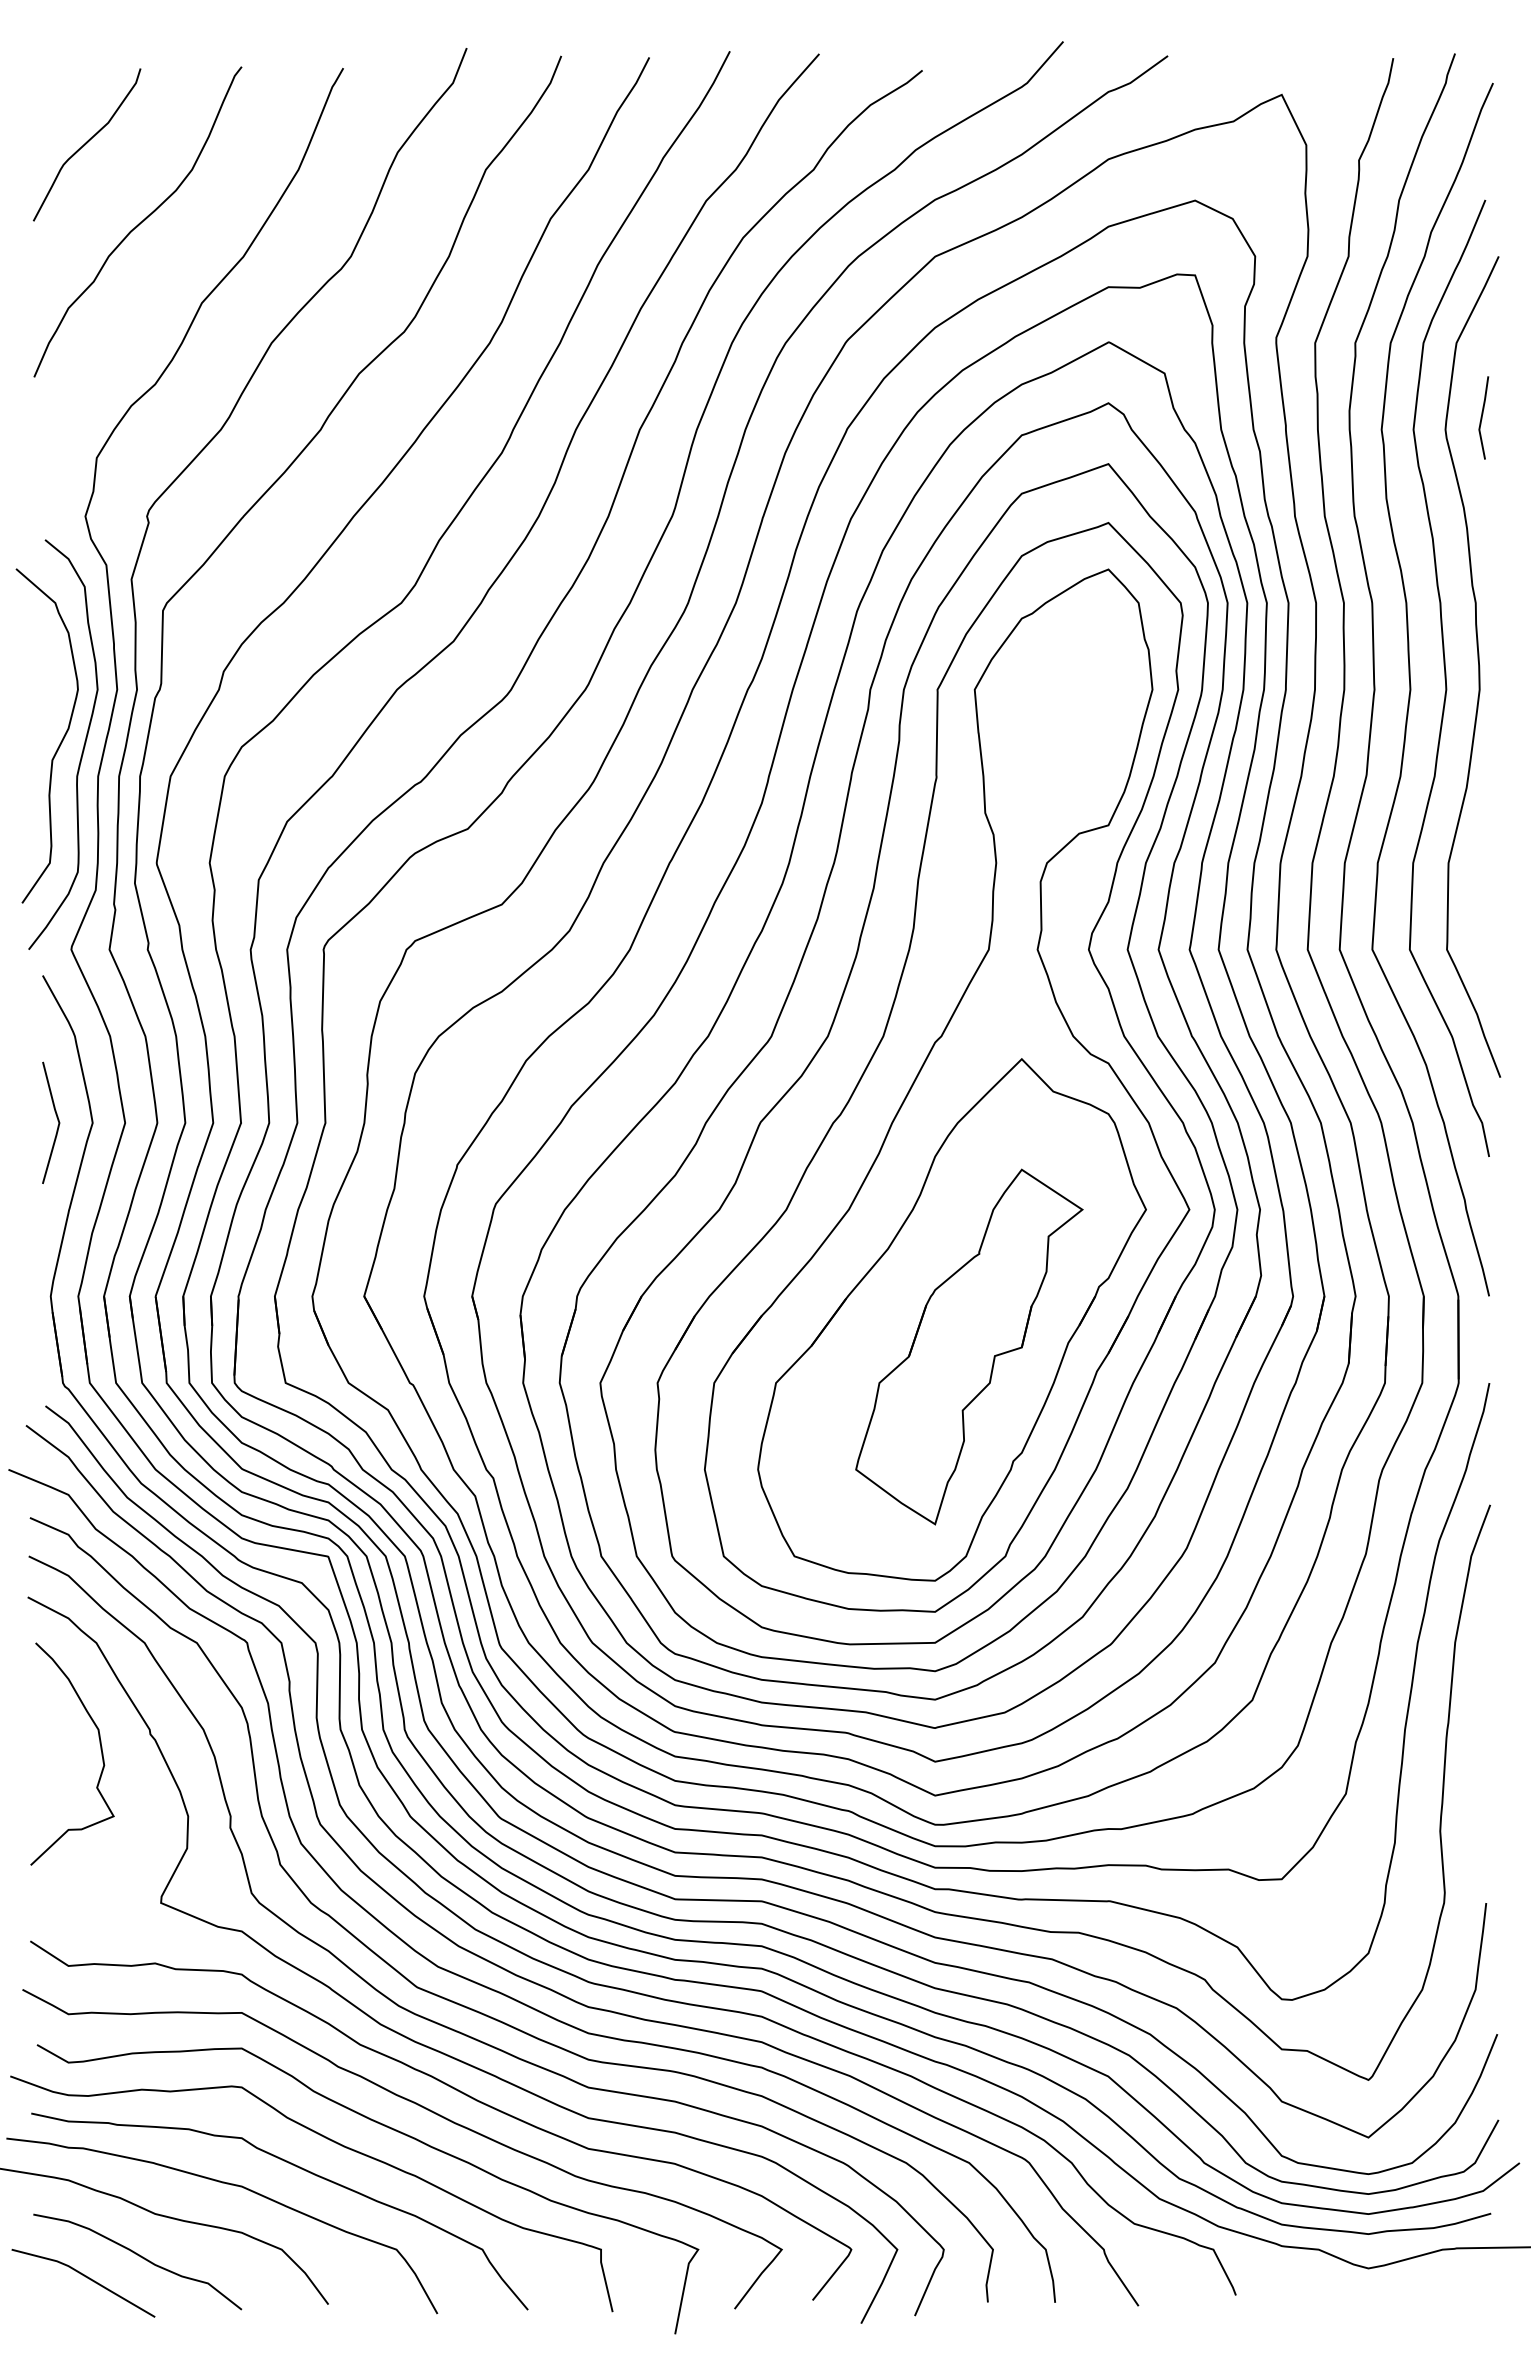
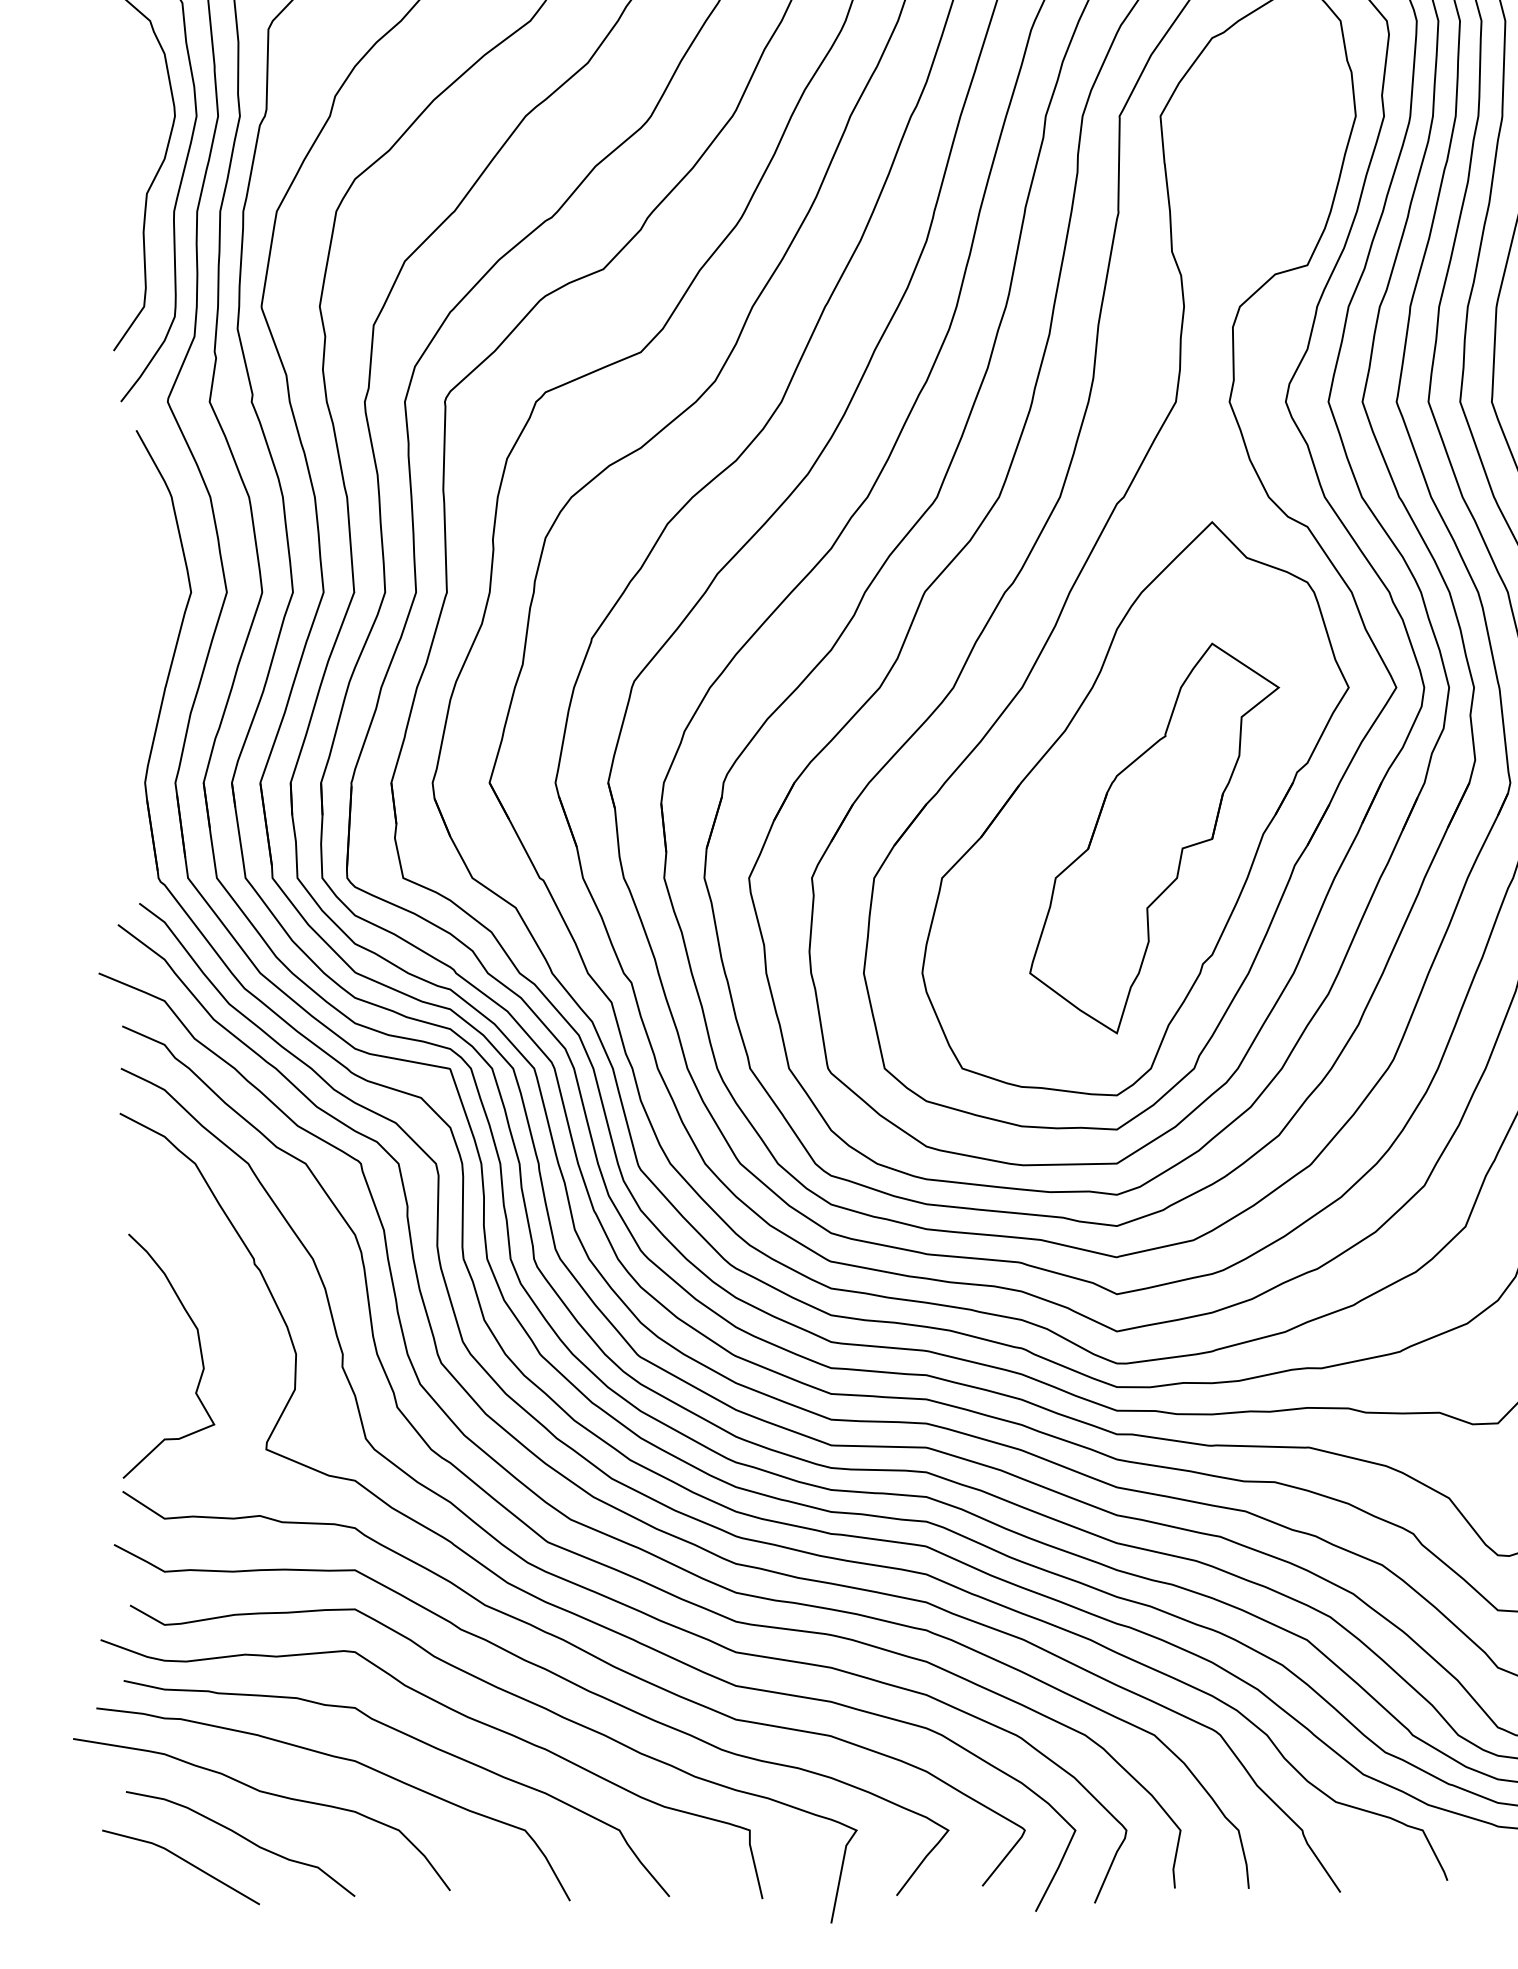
line: (57, 1120) -> (152, 589), removed
curve: (100, 1749) -> (199, 1351), moved

